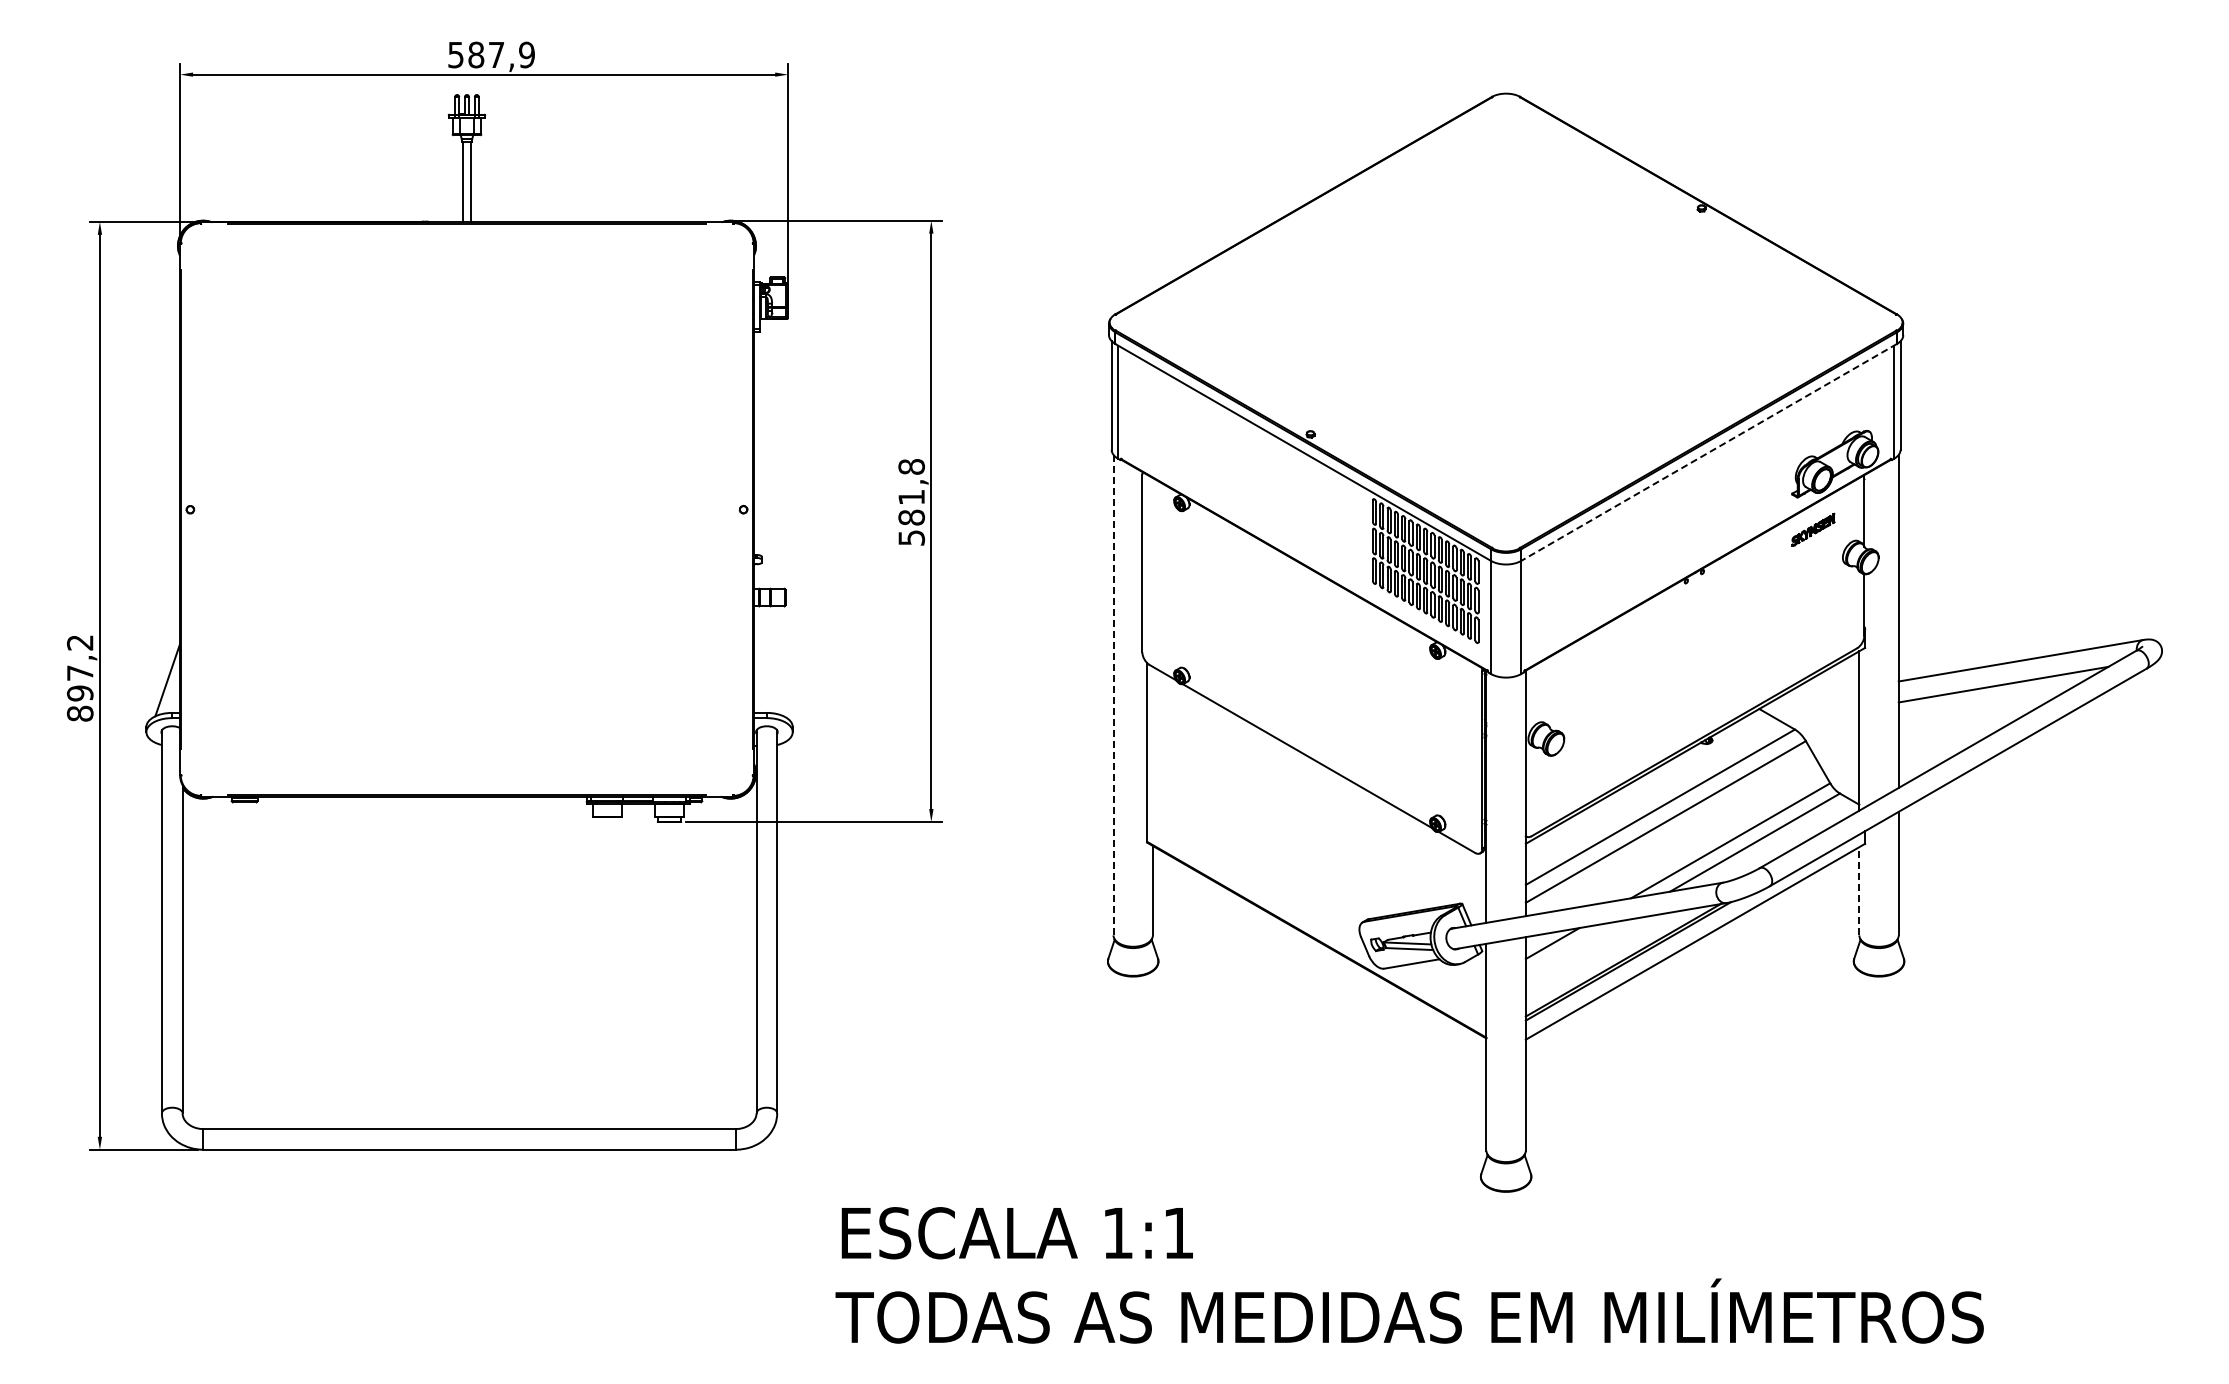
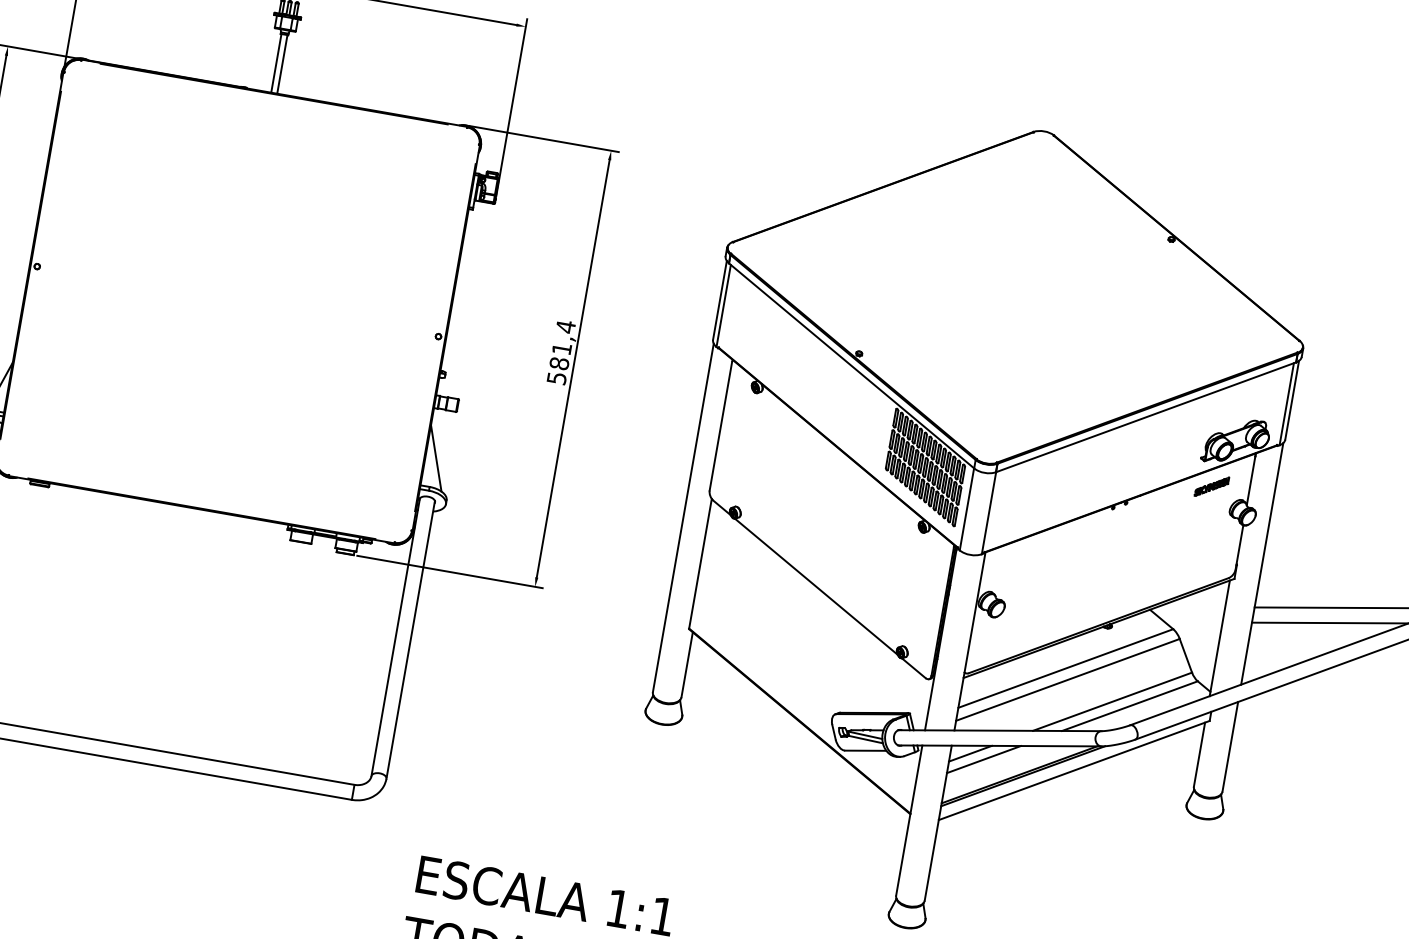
line: (1709, 452) -> (1146, 417), dashed -> solid
text: (911, 466) -> (565, 326), 581,8 -> 581,4
line: (768, 672) -> (435, 457), added
line: (1113, 694) -> (683, 517), dashed -> solid
line: (1859, 890) -> (1199, 754), dashed -> solid
line: (1571, 947) -> (983, 758), added

